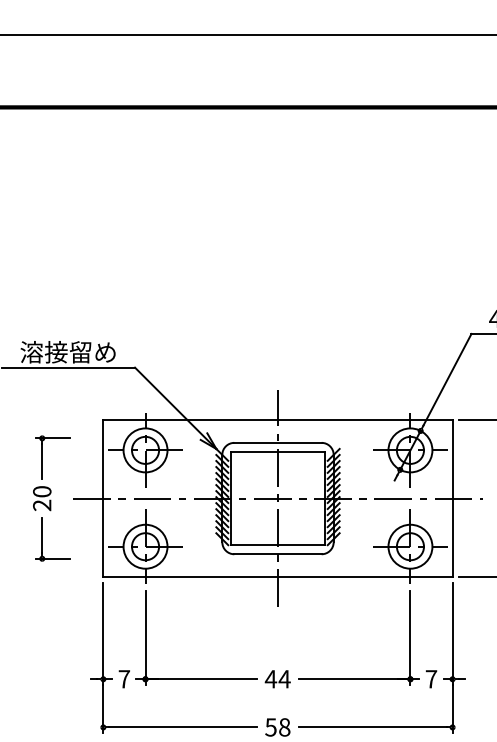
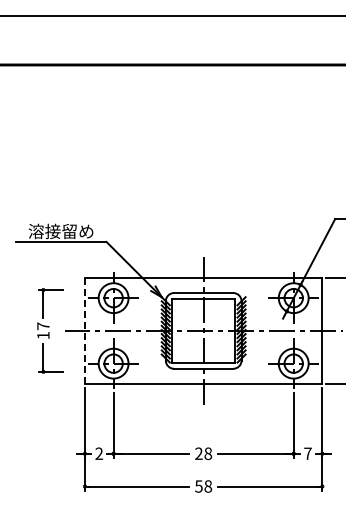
text: (42, 497) -> (43, 330), 20 -> 17
line: (102, 499) -> (84, 331), solid -> dashed
text: (124, 678) -> (99, 453), 7 -> 2
text: (277, 678) -> (203, 453), 44 -> 28

